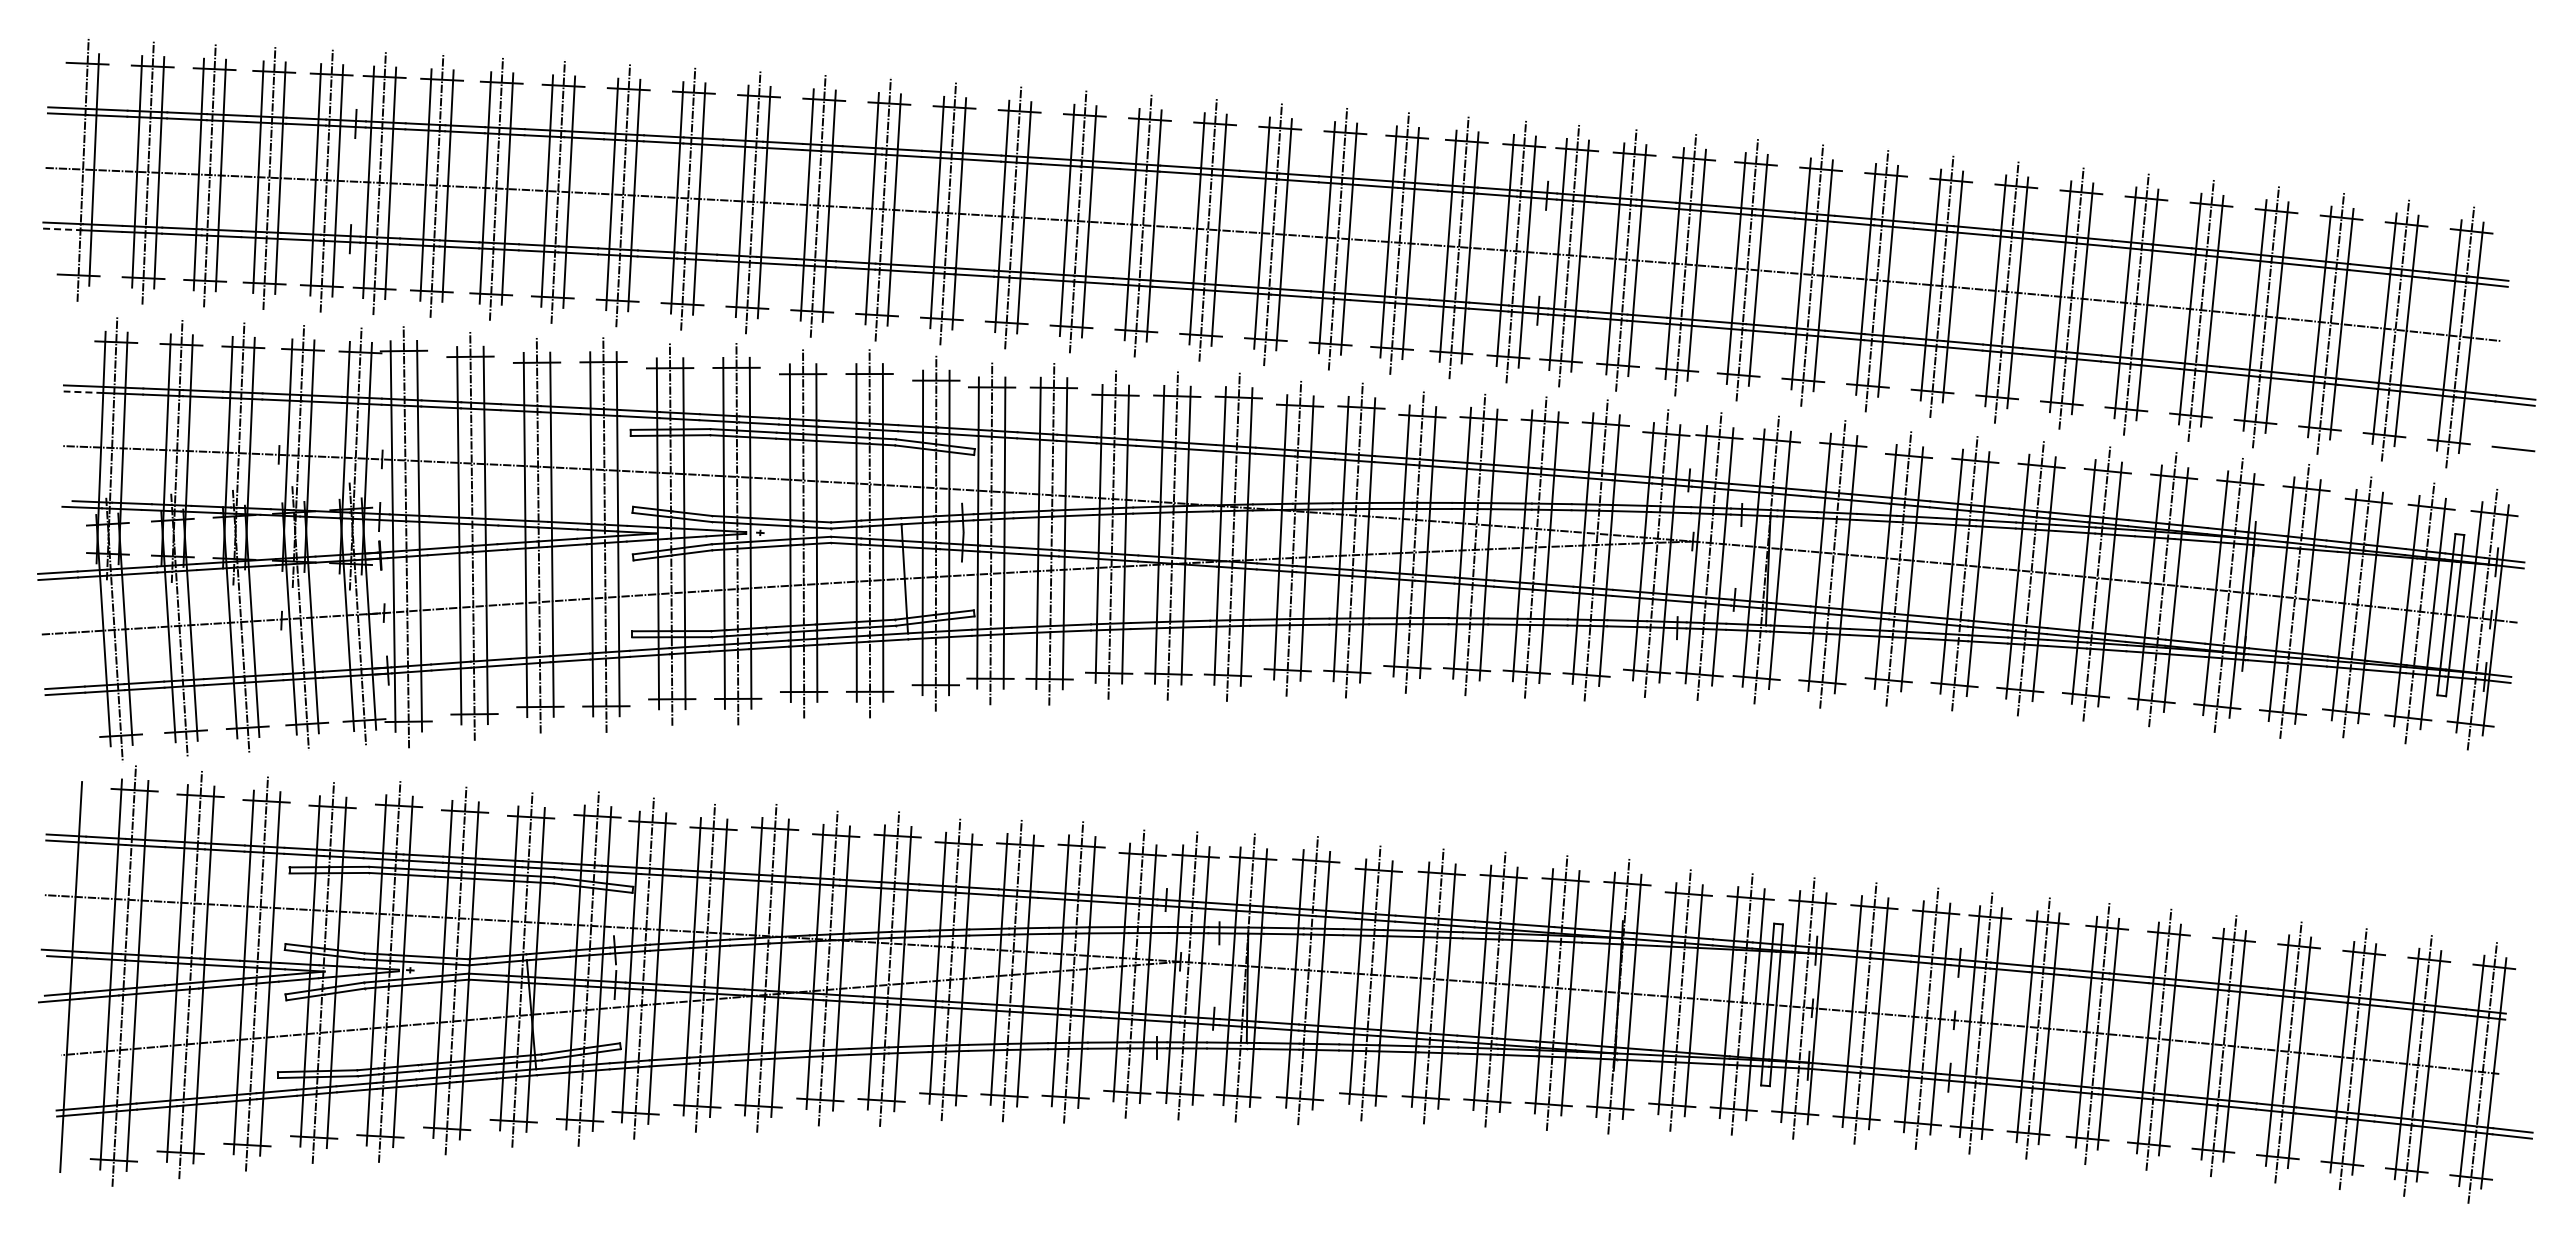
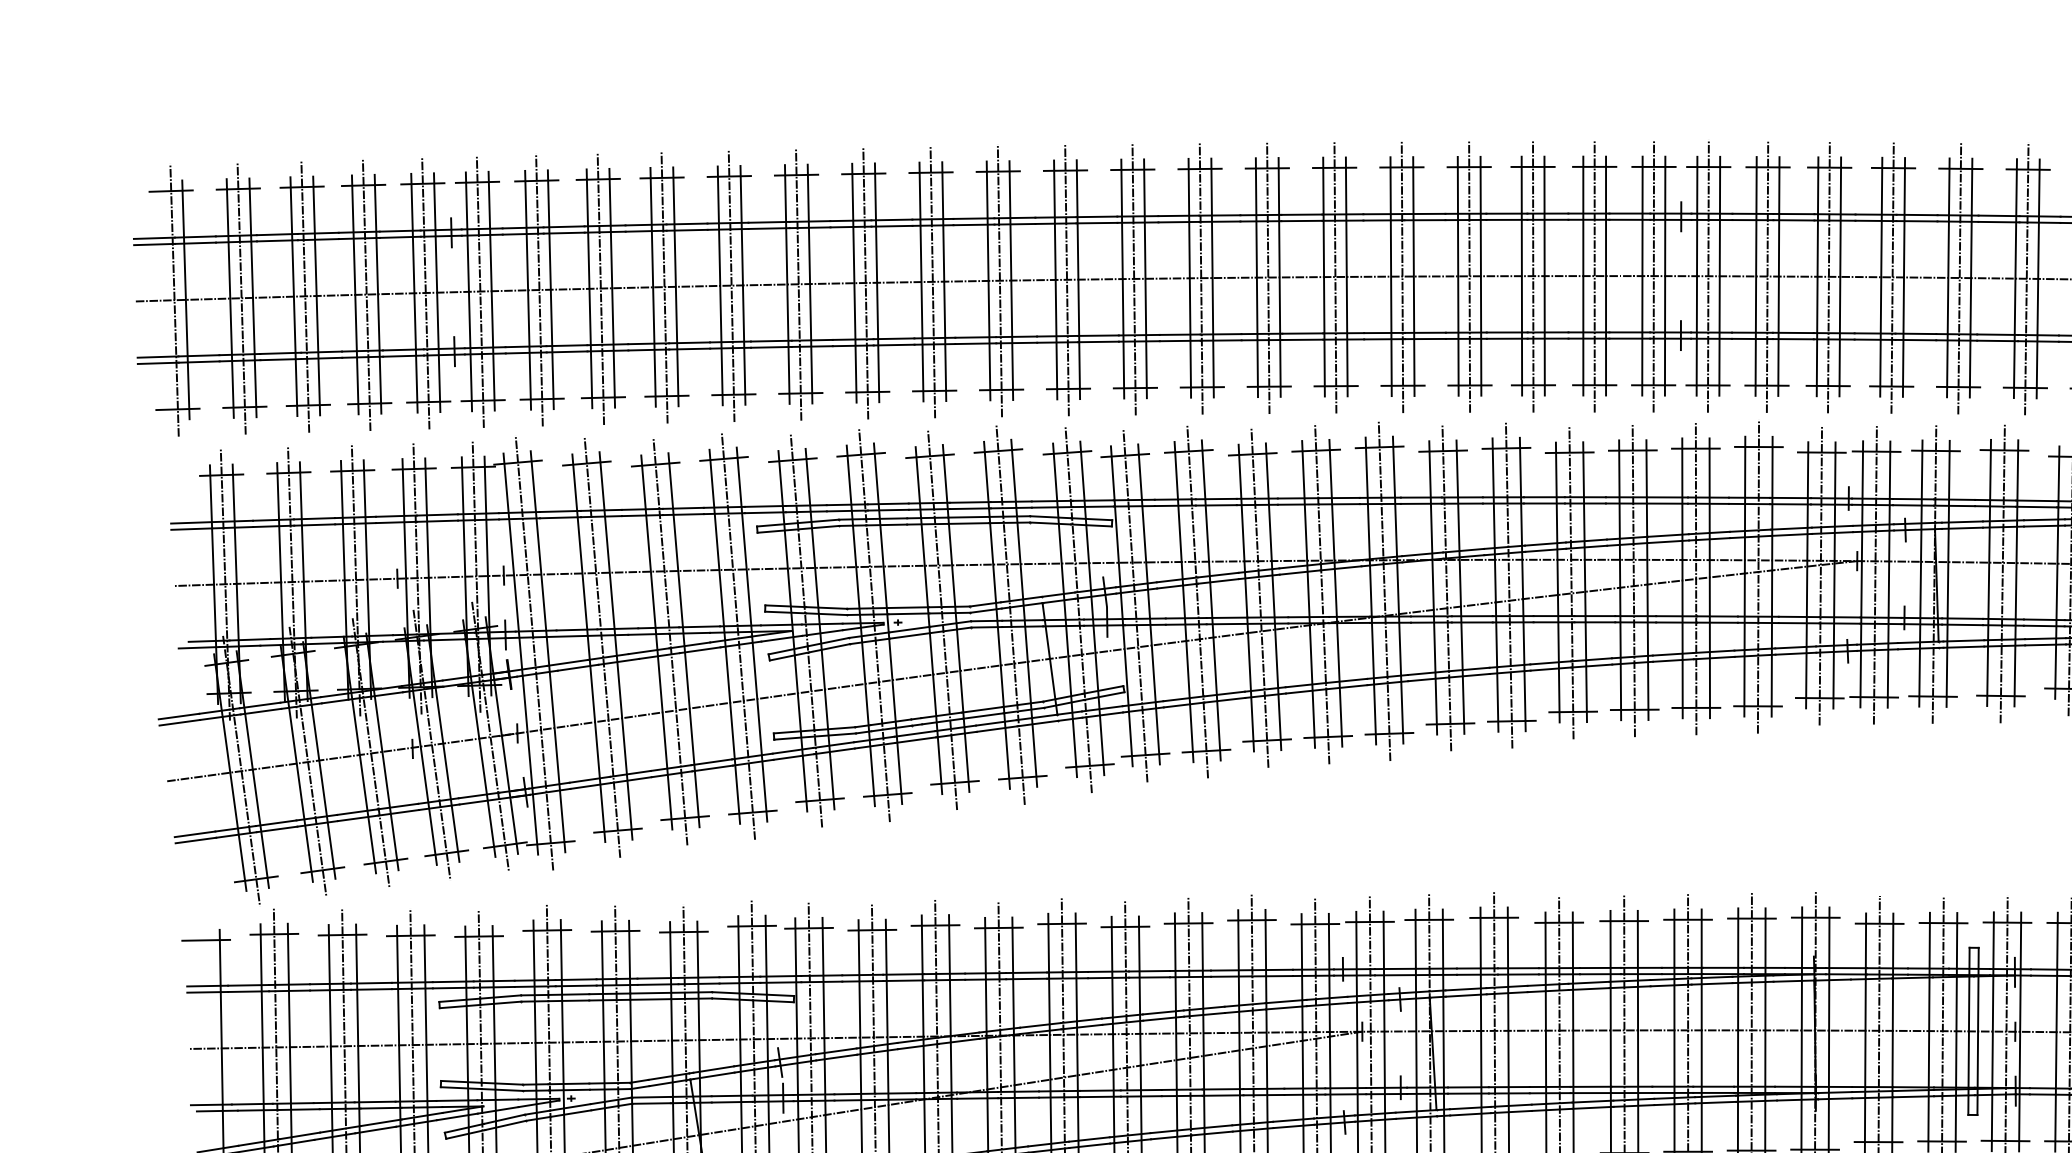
line: (62, 229) -> (157, 363), dashed -> solid
line: (83, 392) -> (191, 529), dashed -> solid
line: (68, 790) -> (206, 939), added

